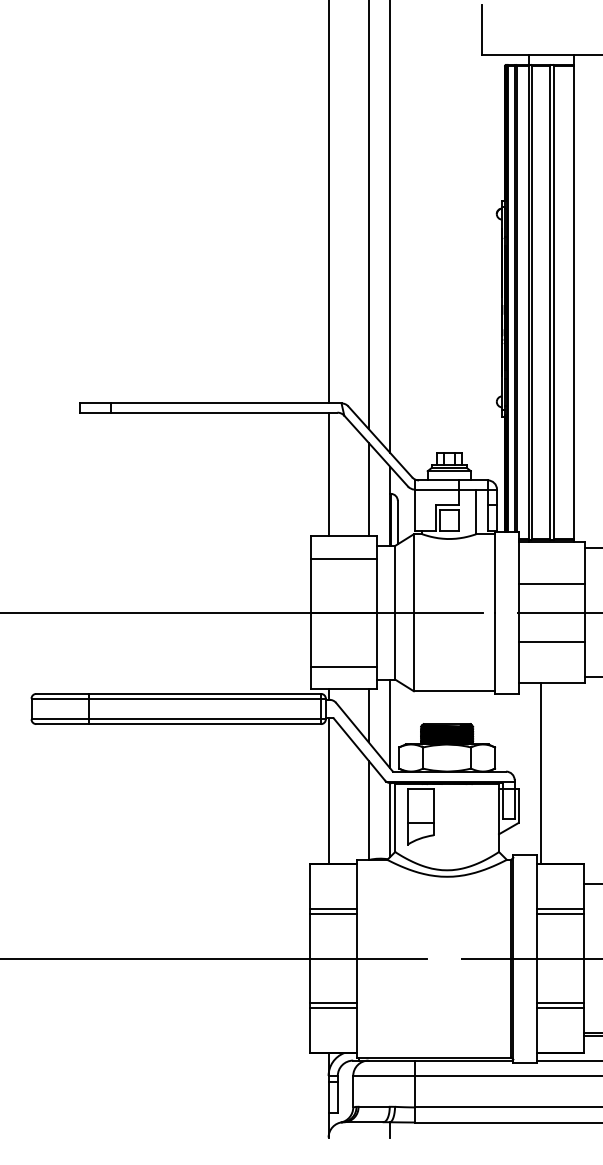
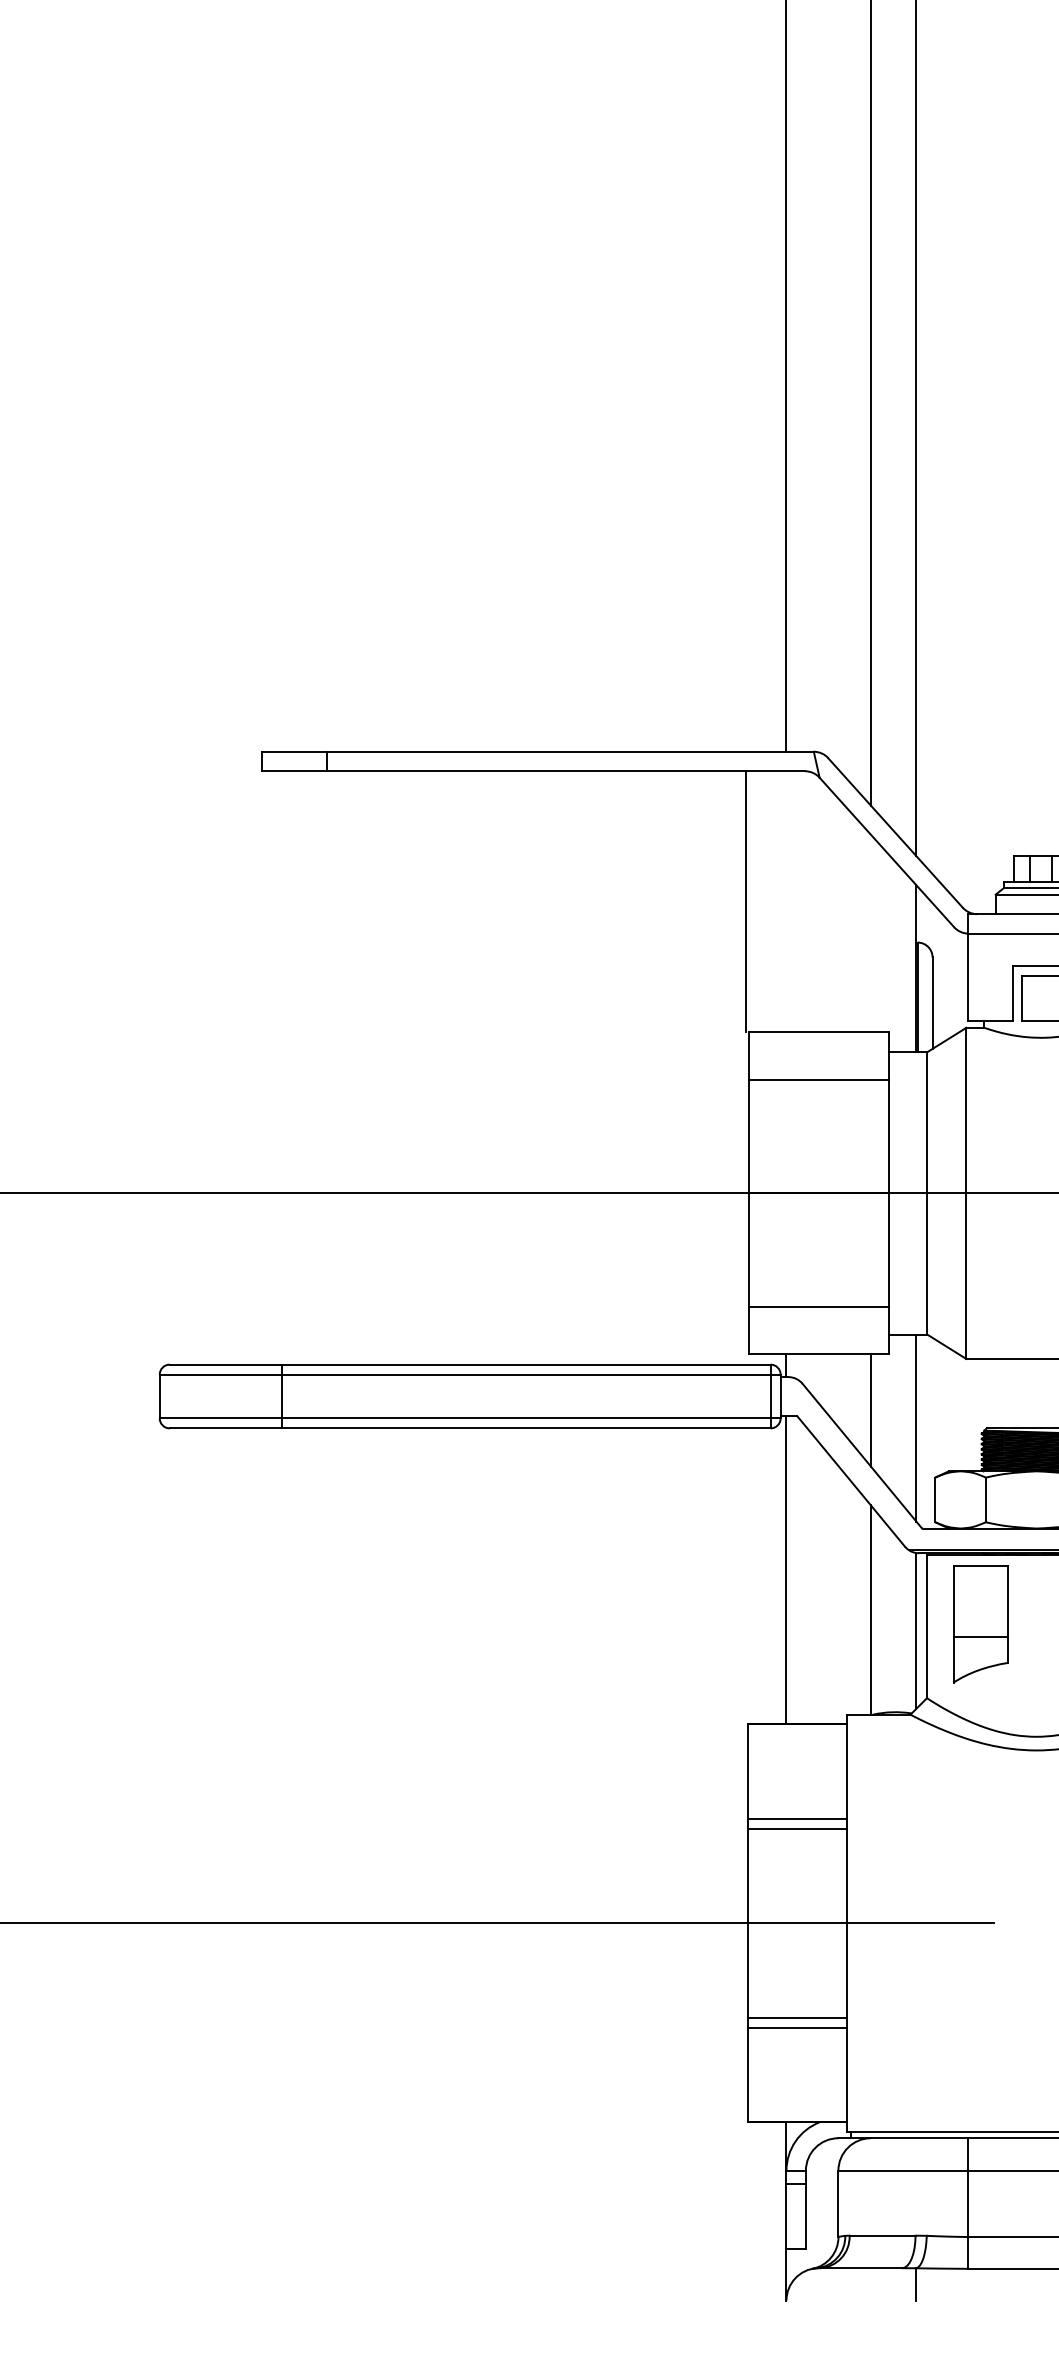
line: (328, 474) -> (746, 901), moved
line: (368, 489) -> (870, 933), removed

